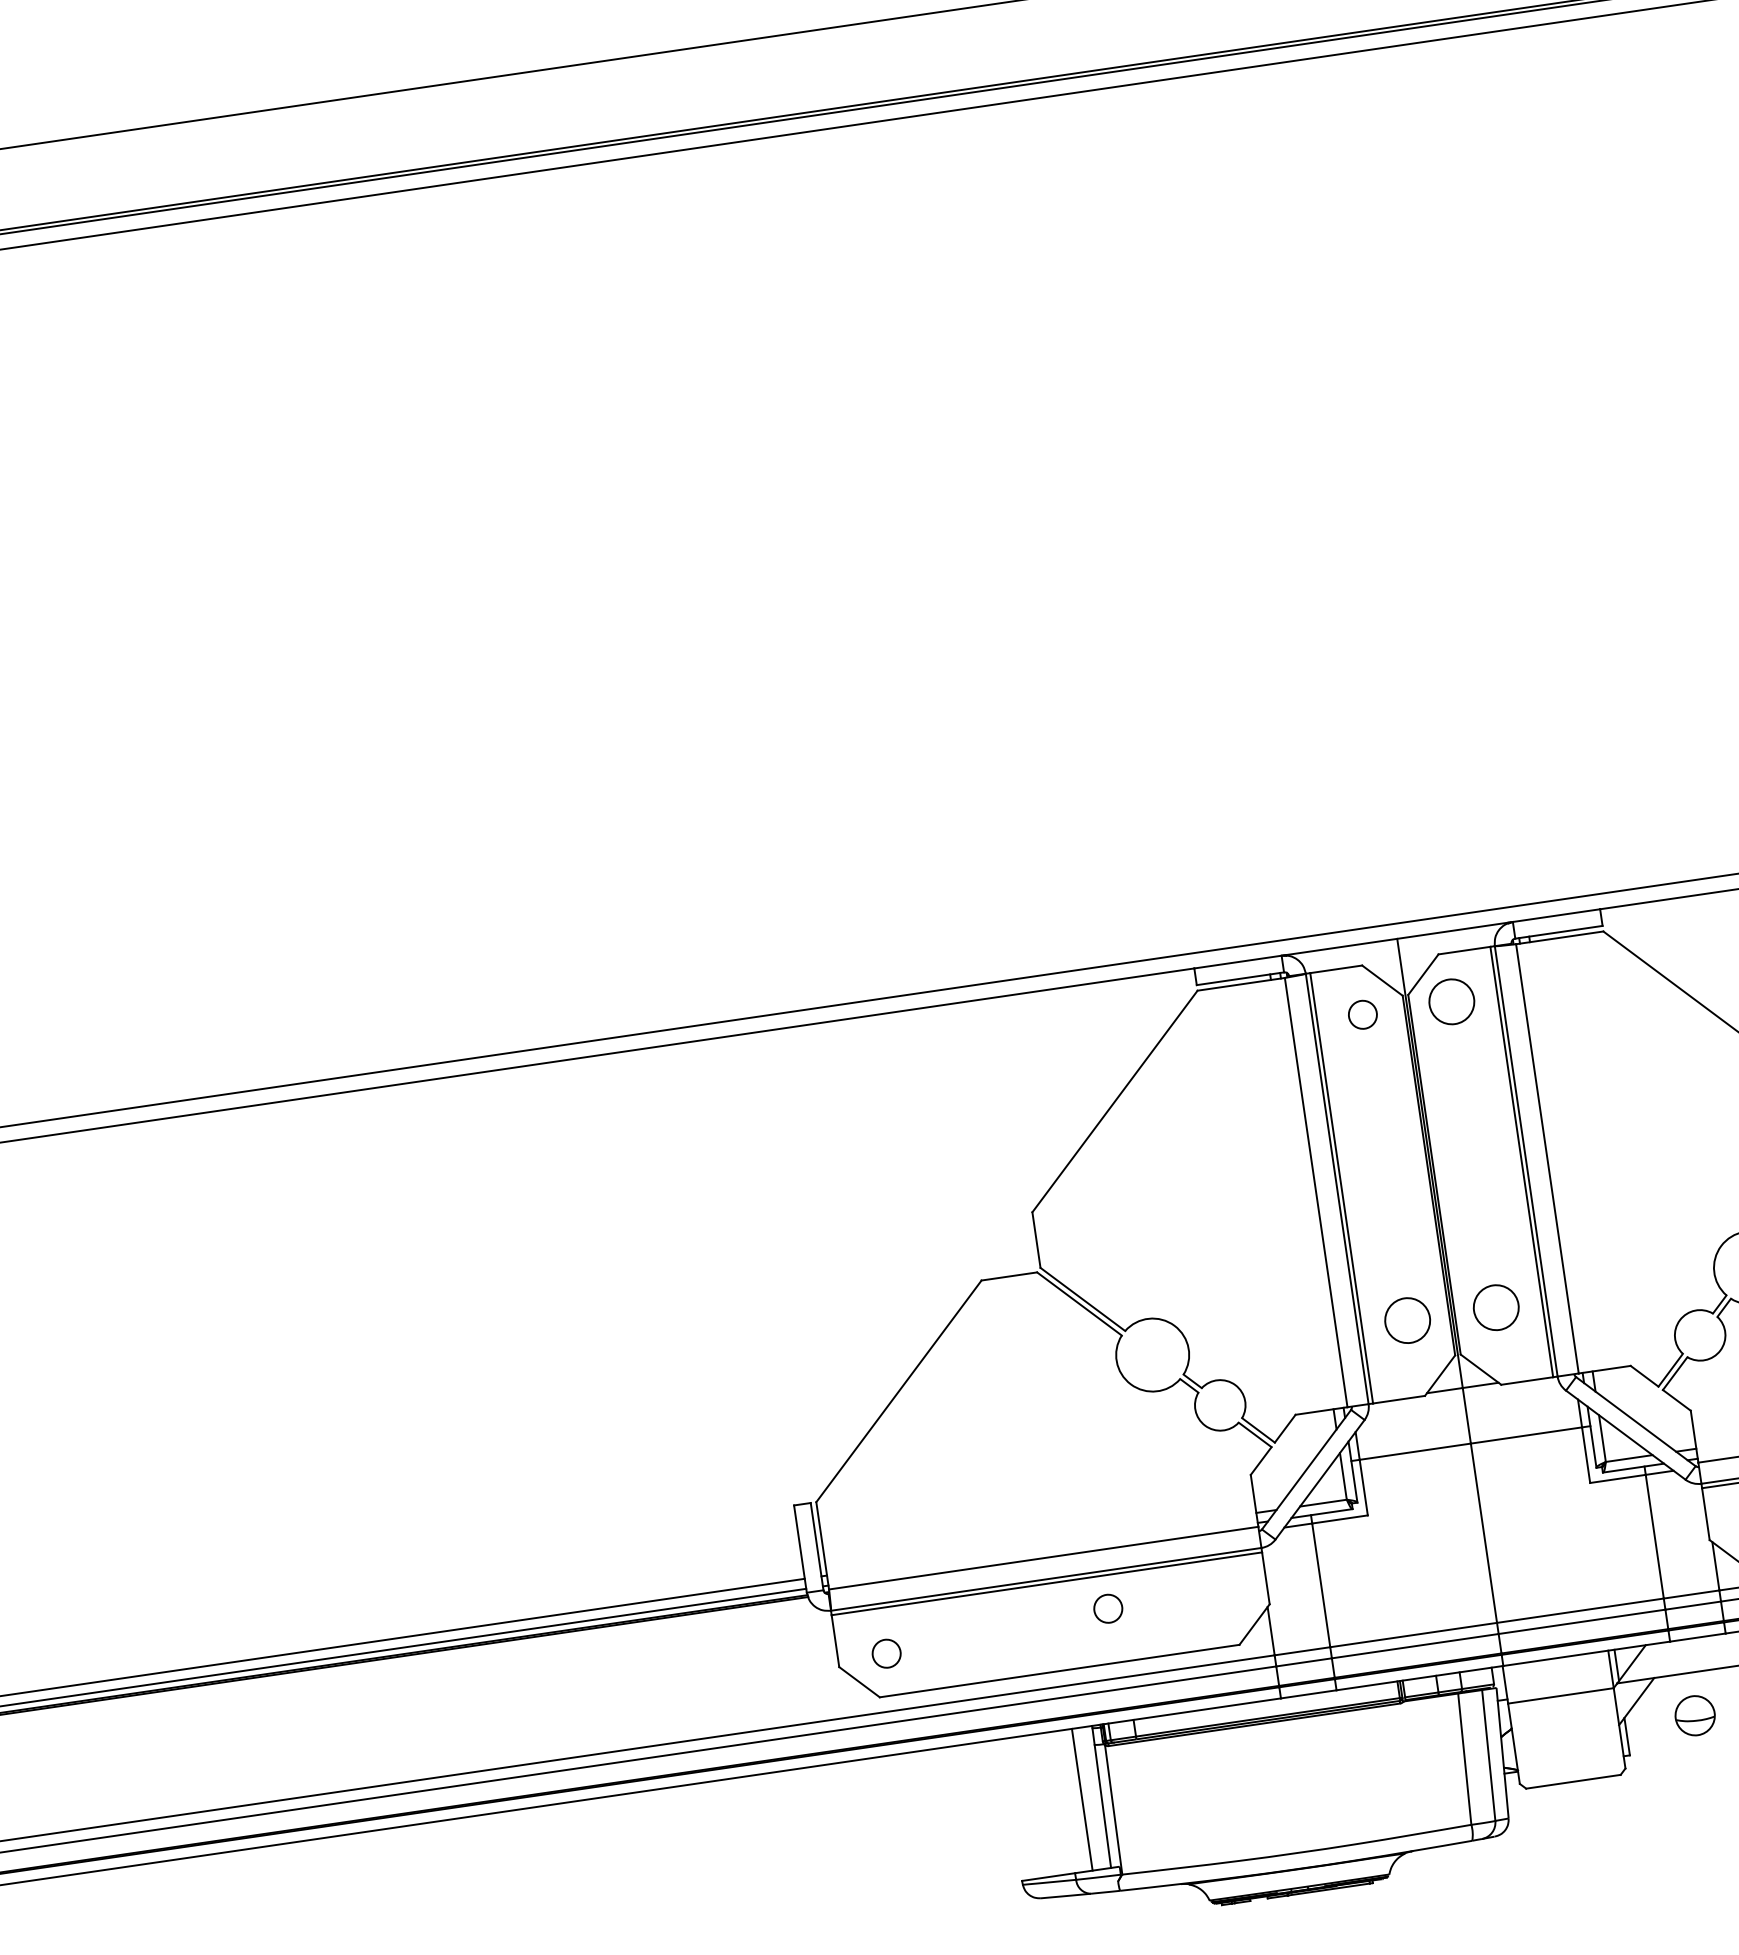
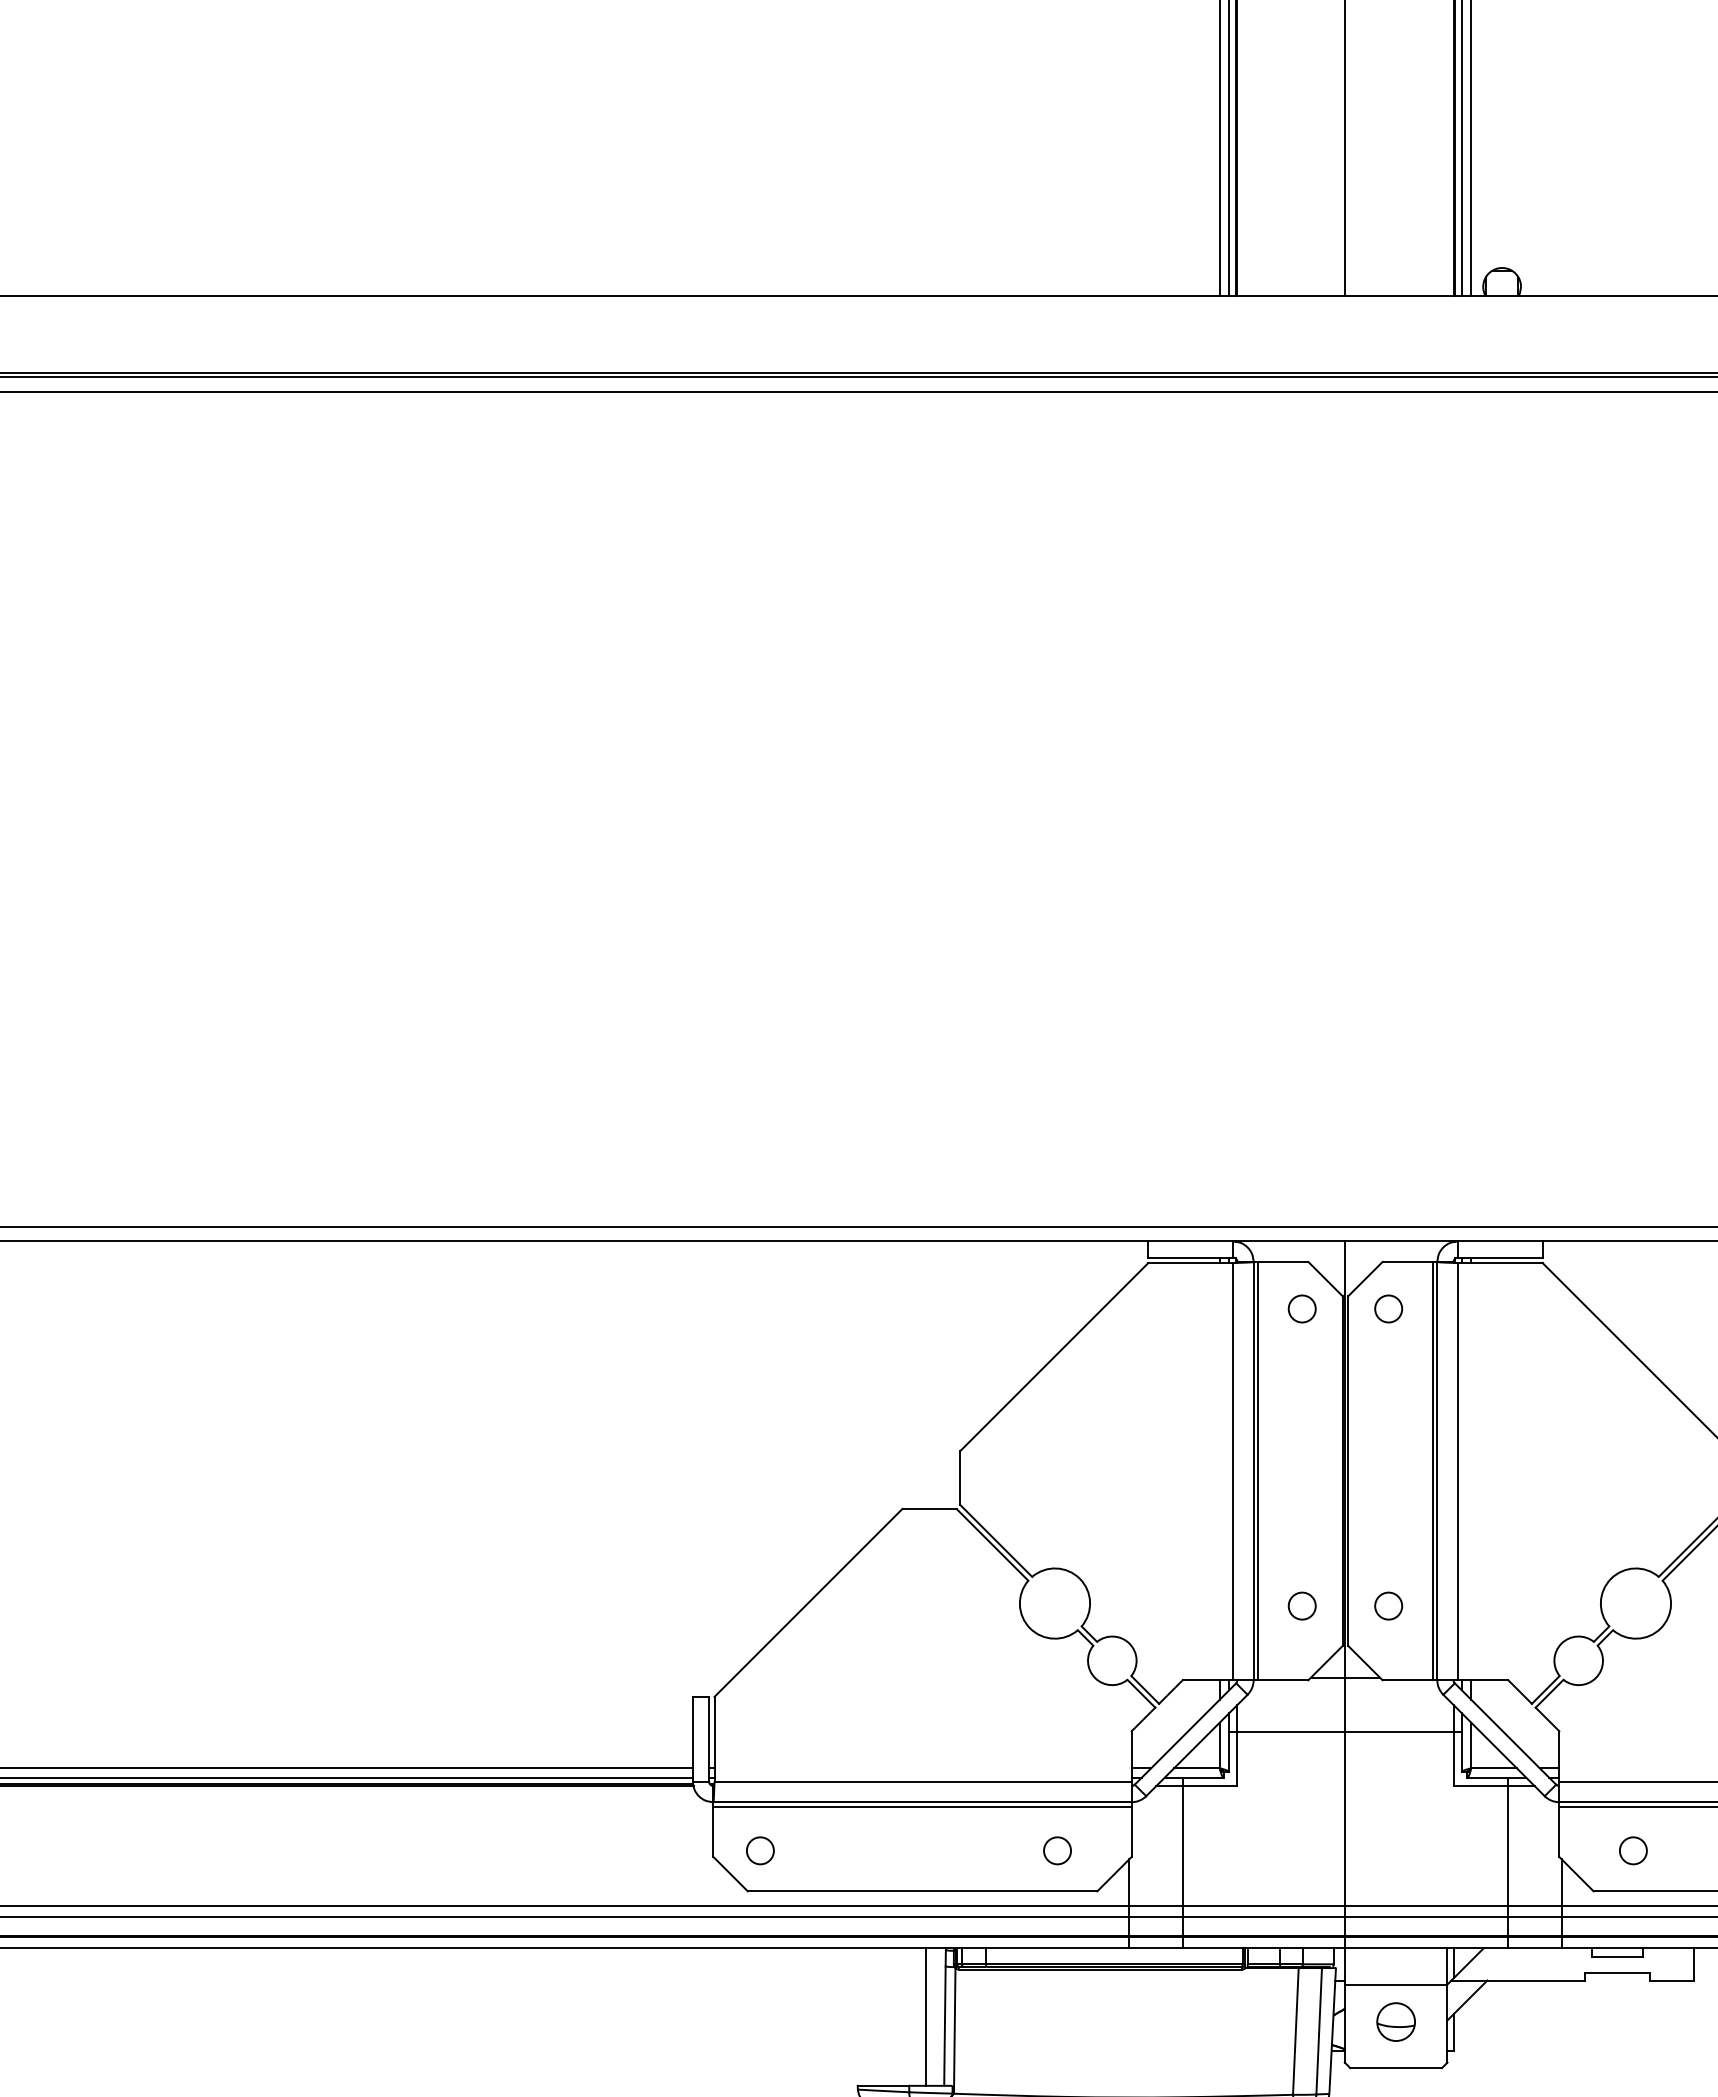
circle: (1451, 1001) -> (1388, 1308), size x0.62
circle: (1496, 1306) -> (1388, 1605), size x0.62
circle: (1406, 1320) -> (1301, 1605), size x0.62
circle: (1108, 1608) -> (1057, 1850), moved
part: (1694, 1715) -> (1395, 2021), moved

